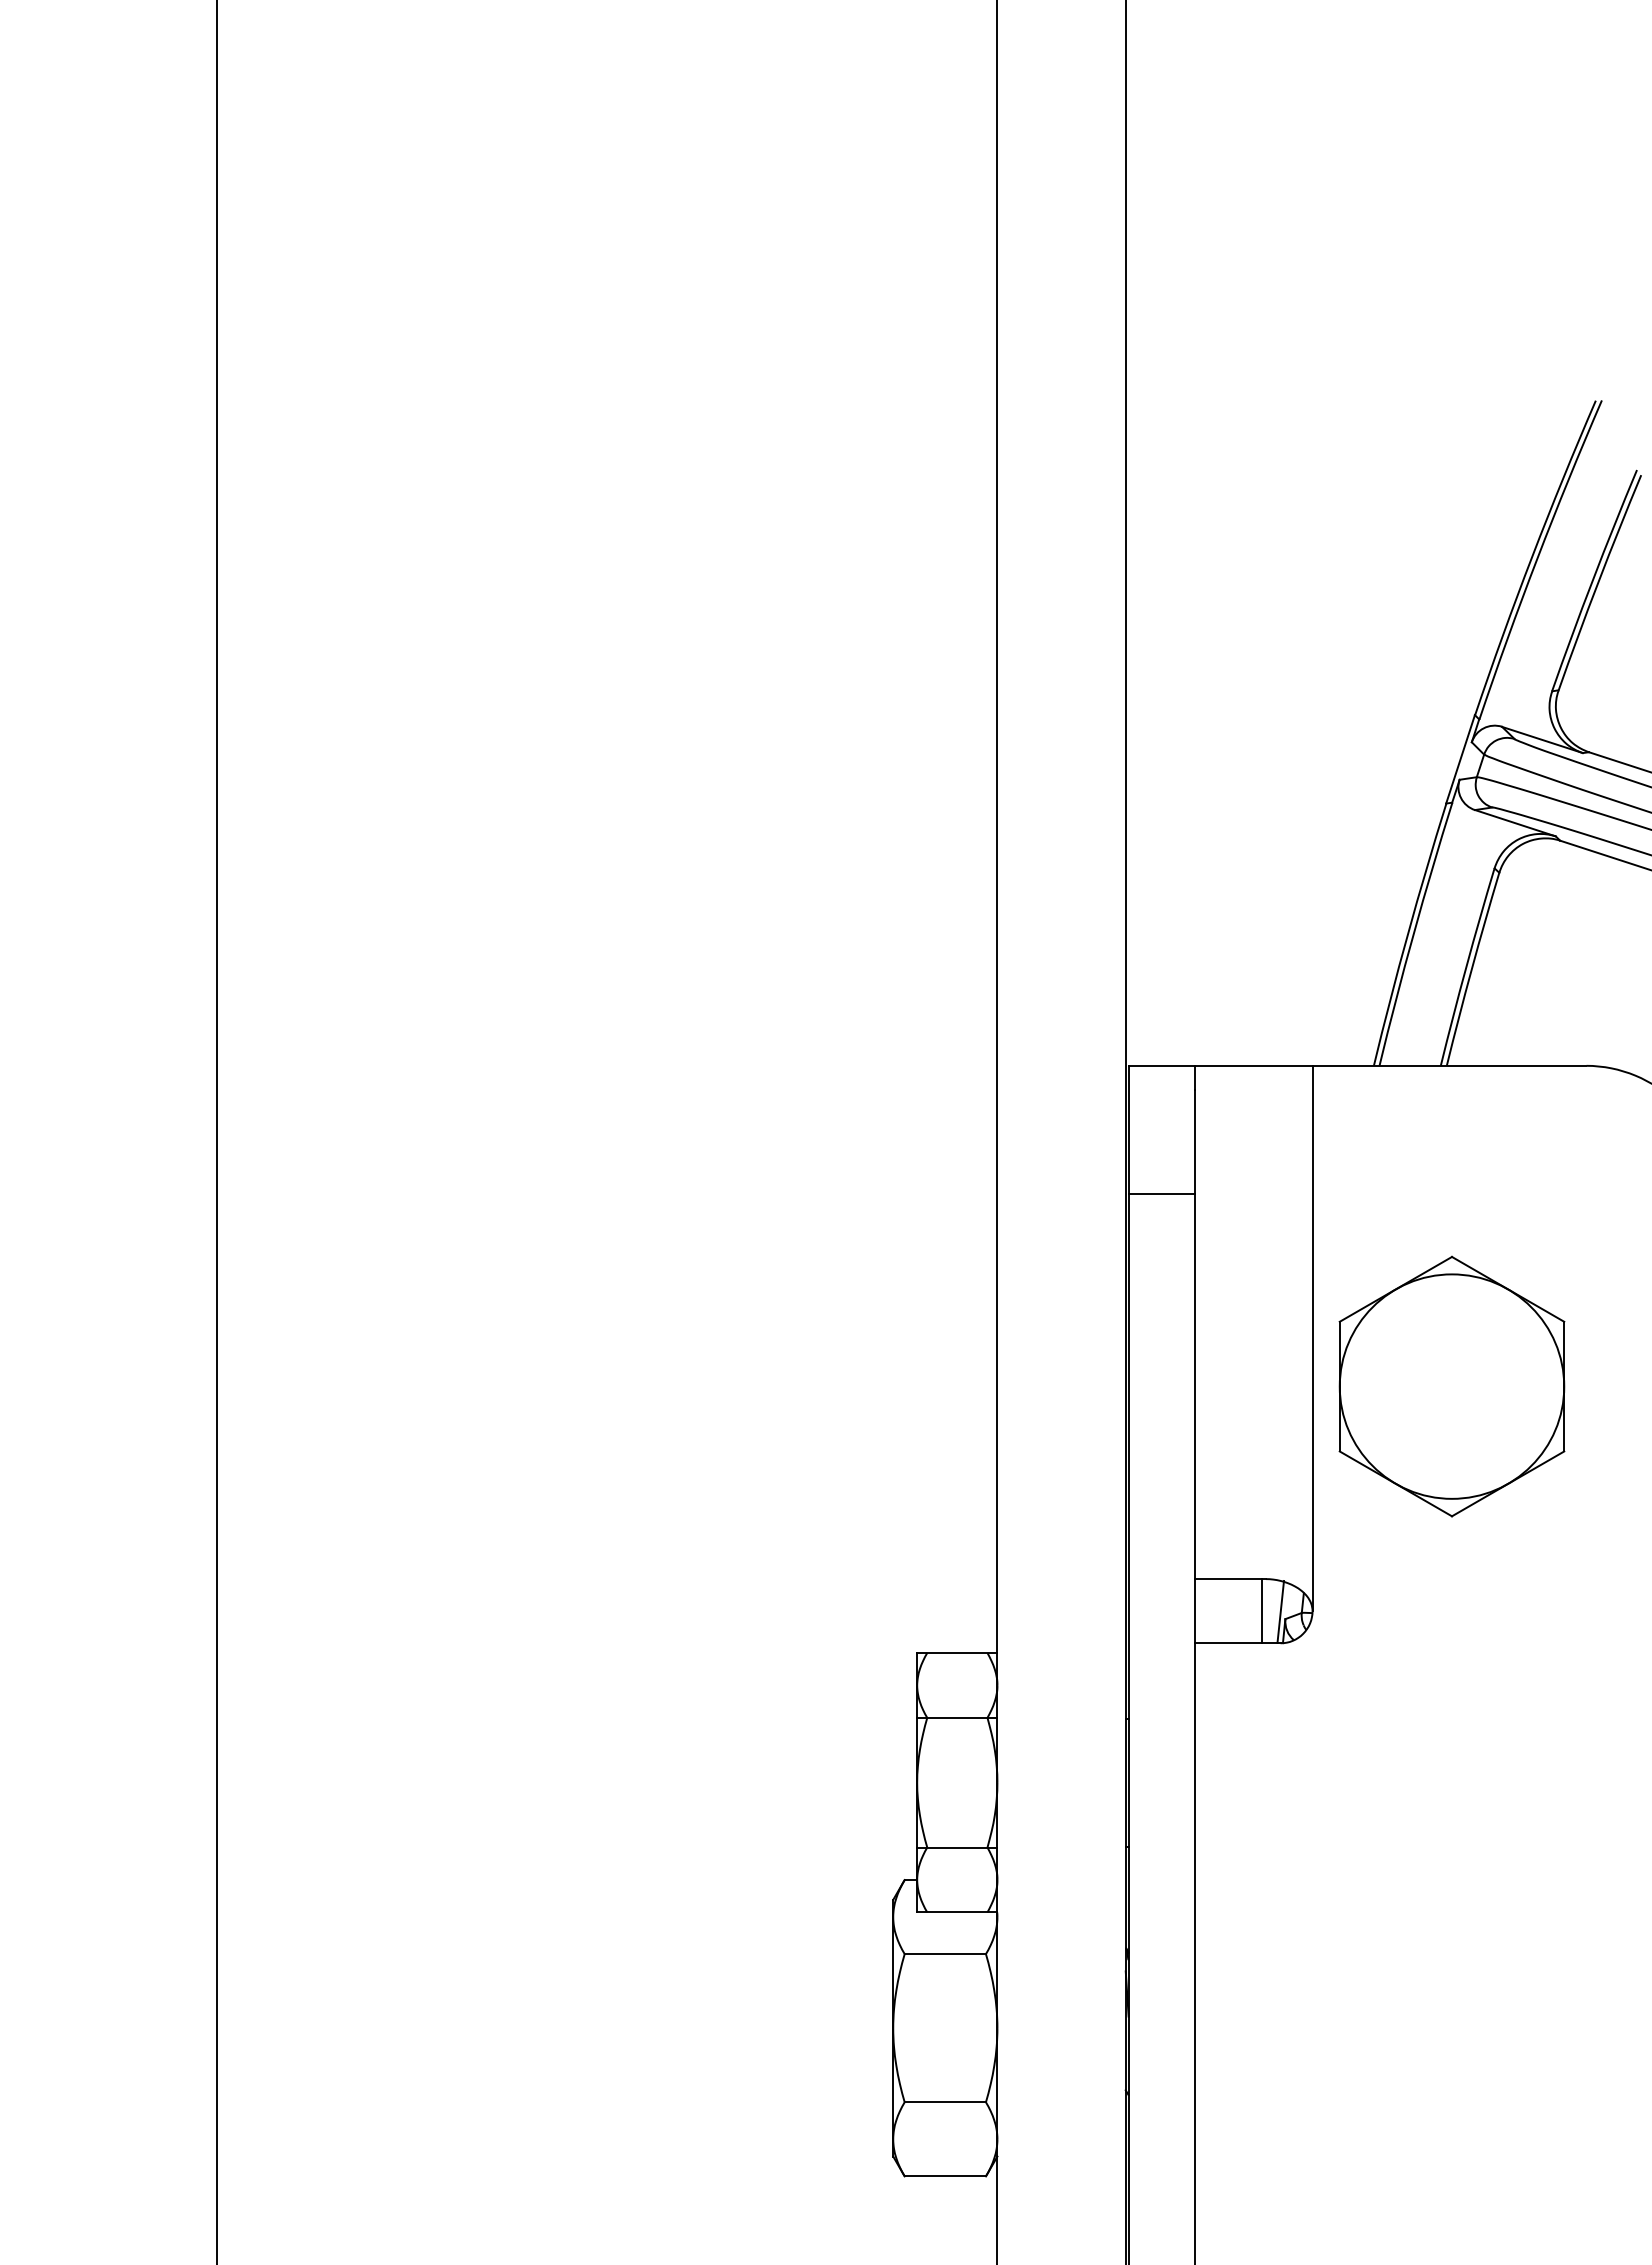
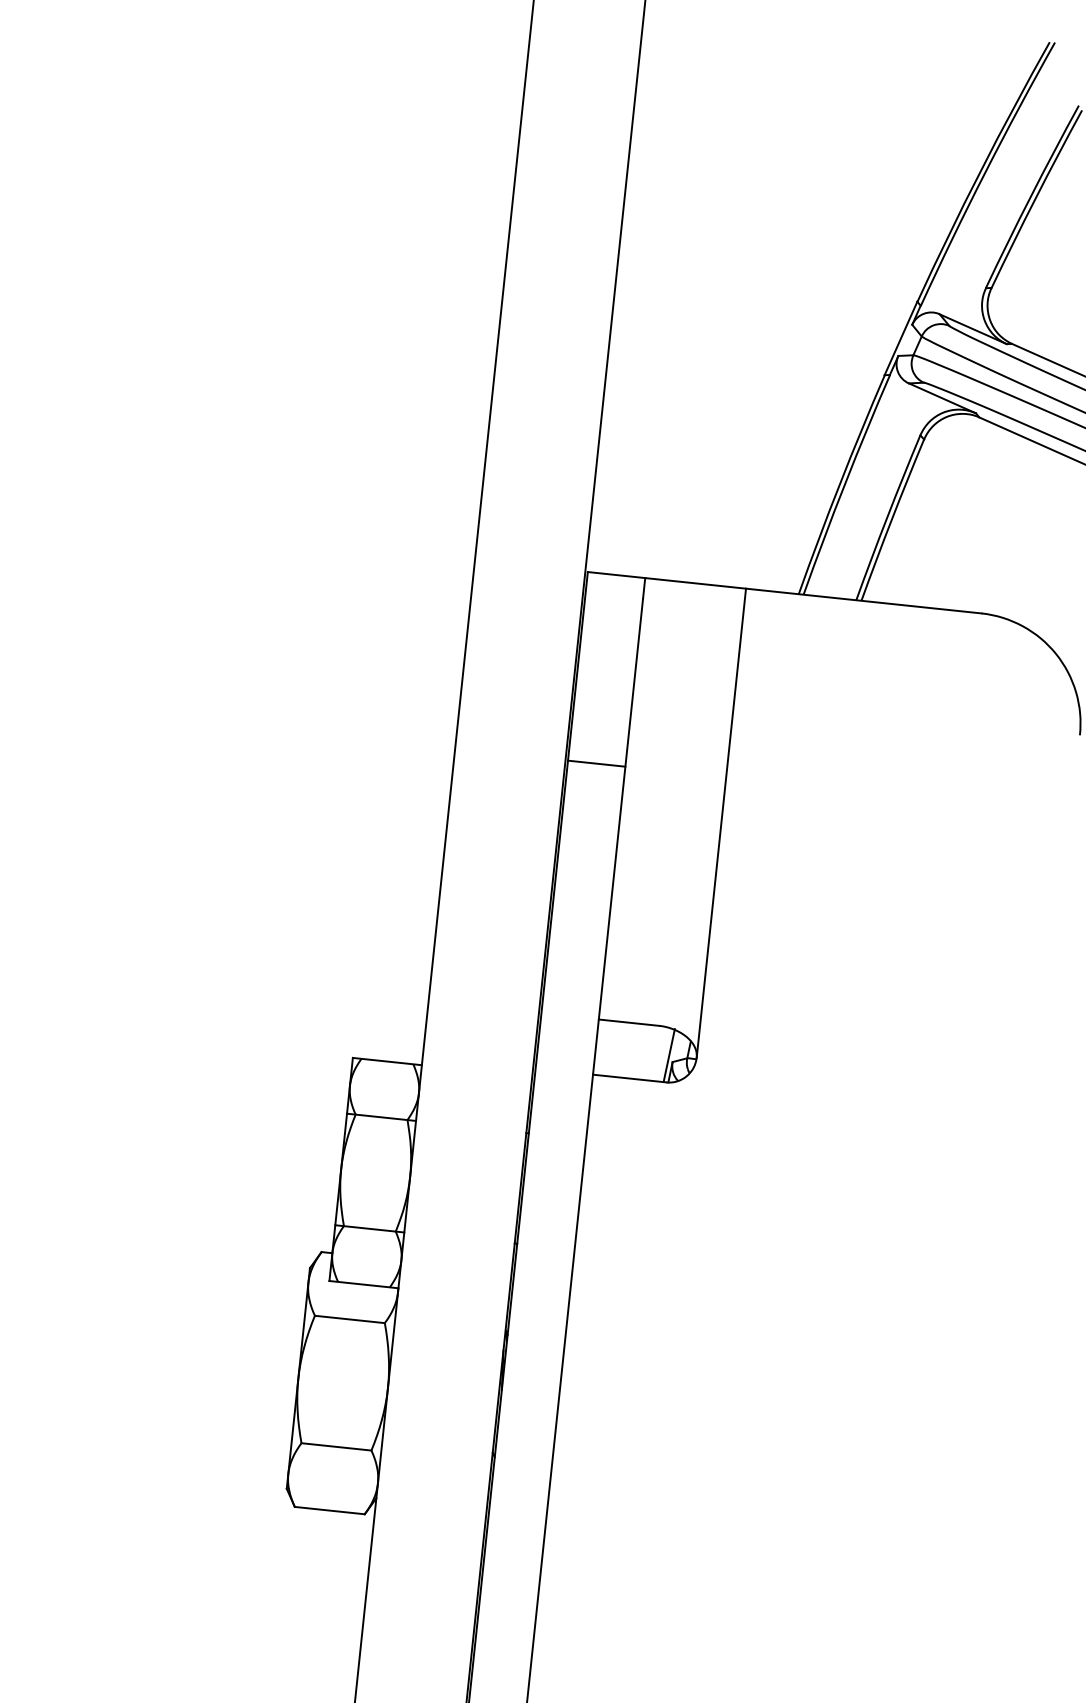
line: (1161, 1194) -> (596, 763), moved
part: (1451, 1386) -> (836, 877), removed
line: (1262, 1611) -> (653, 1053), removed

